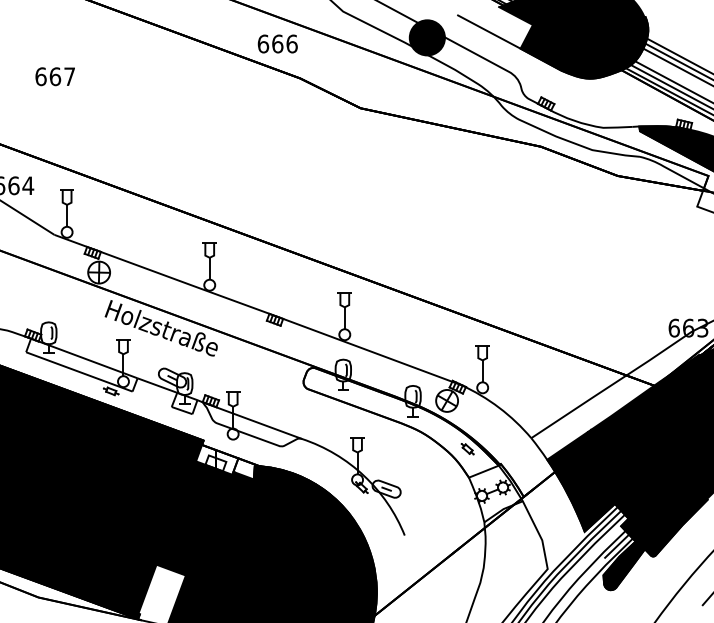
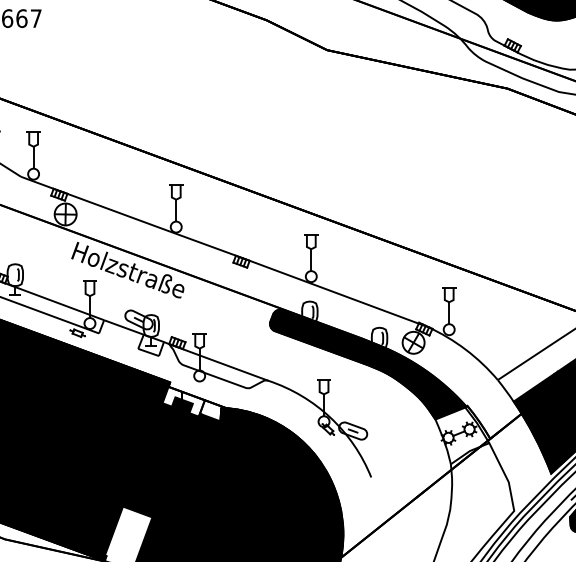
fill: (400, 422) -> (367, 364), added
fill: (215, 463) -> (182, 405), added

